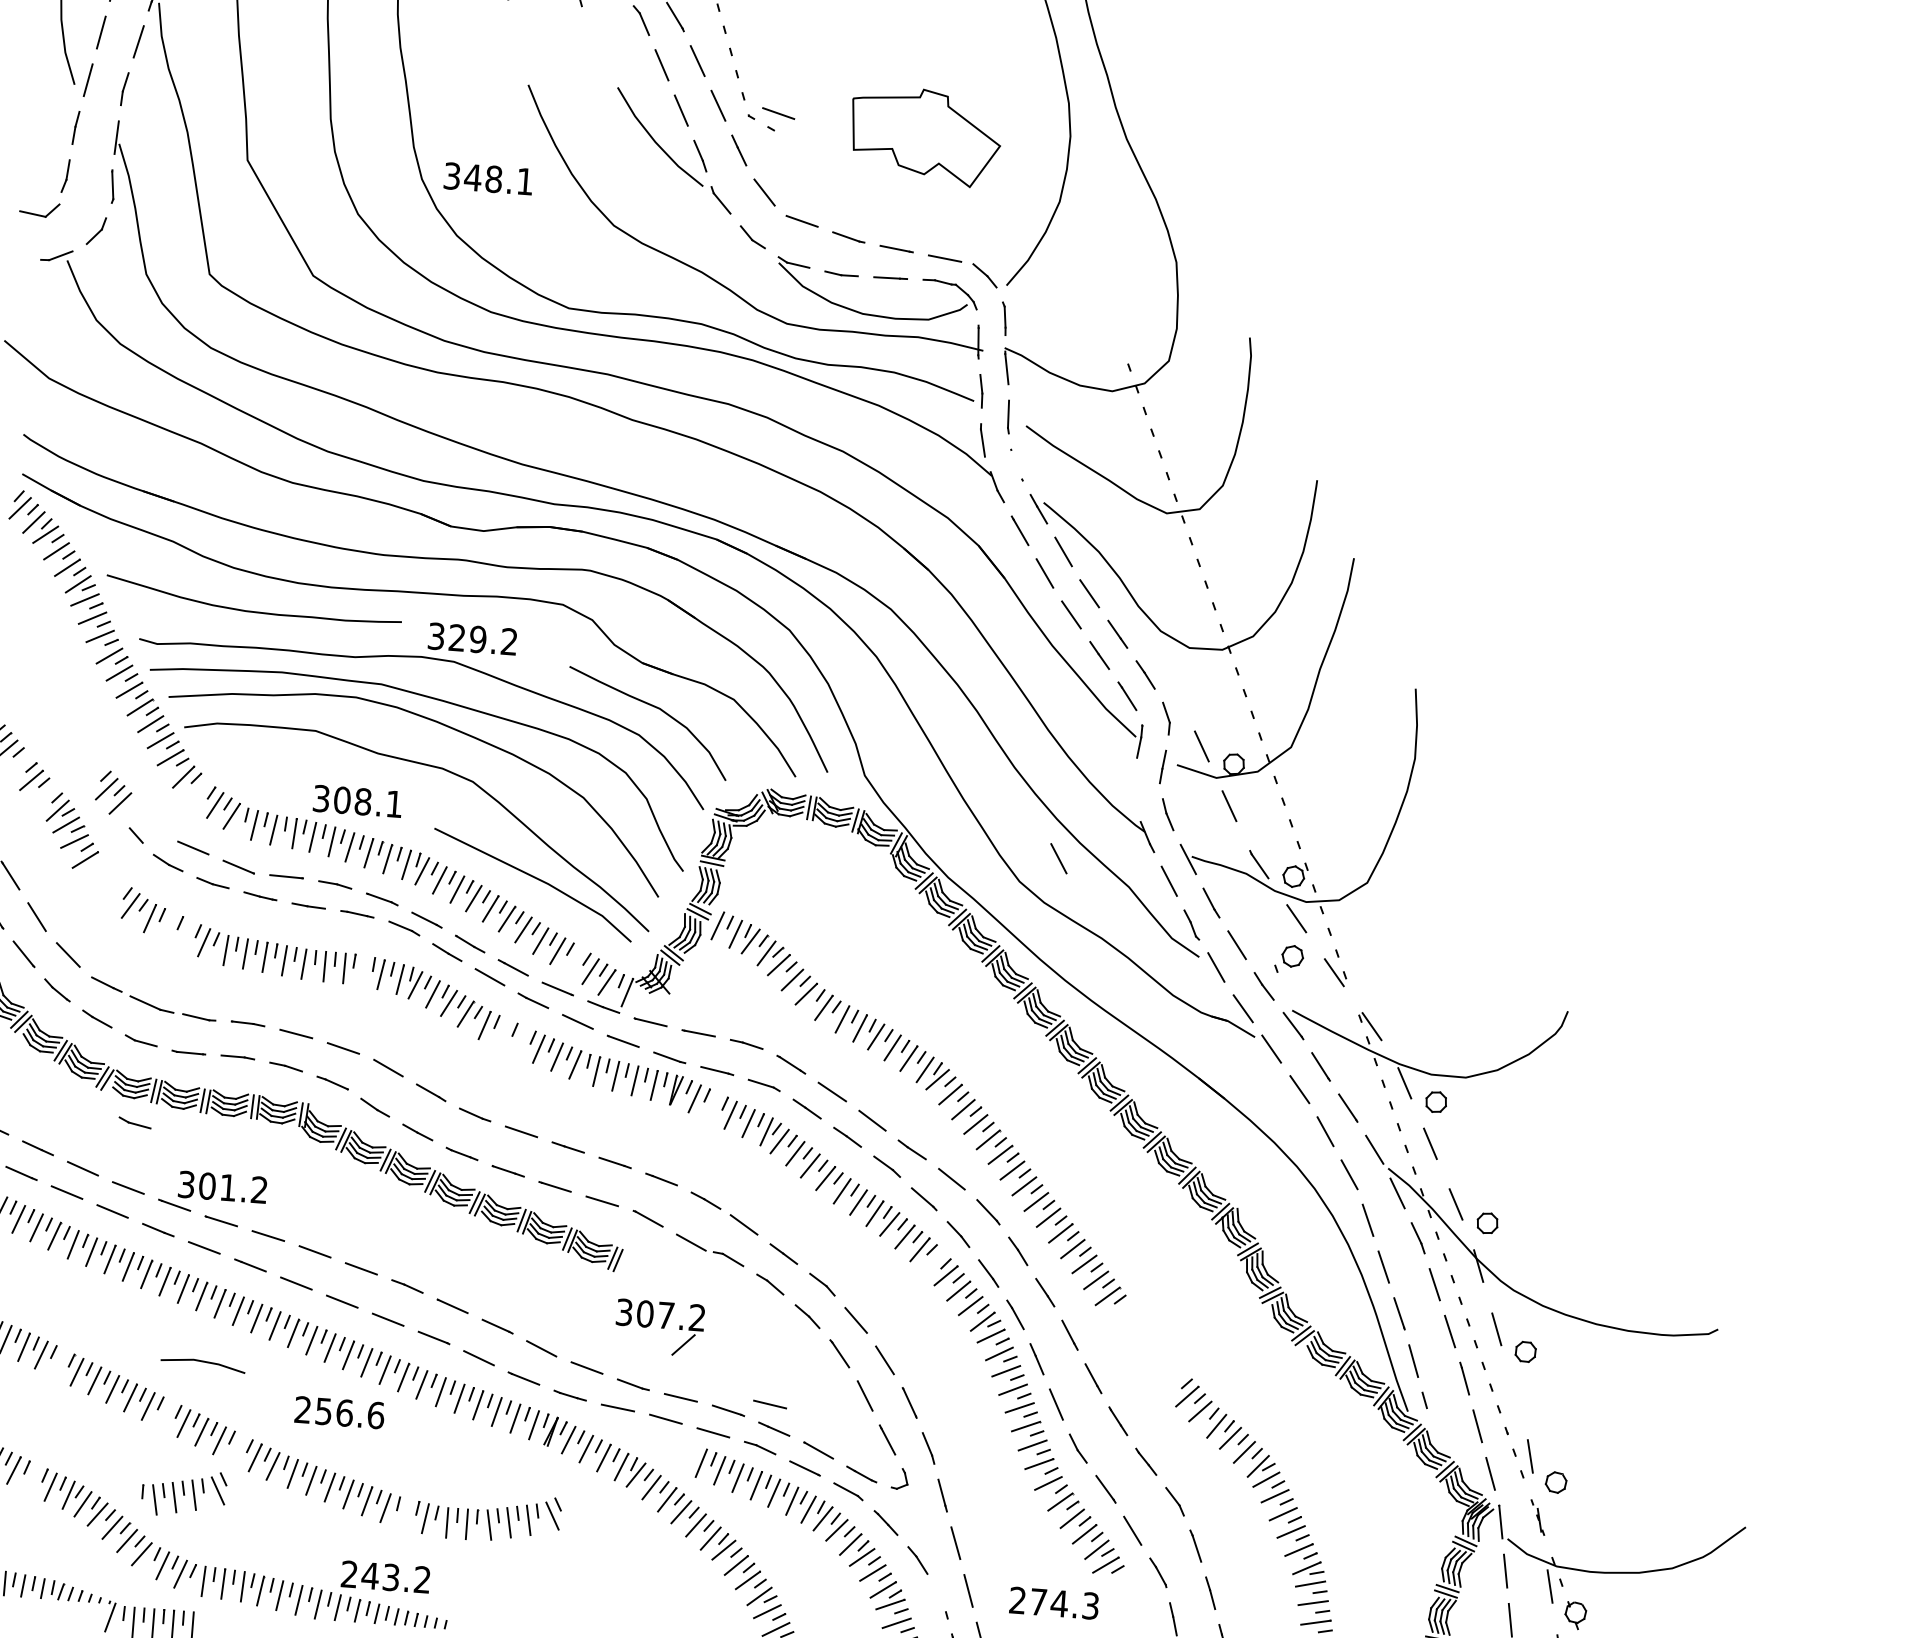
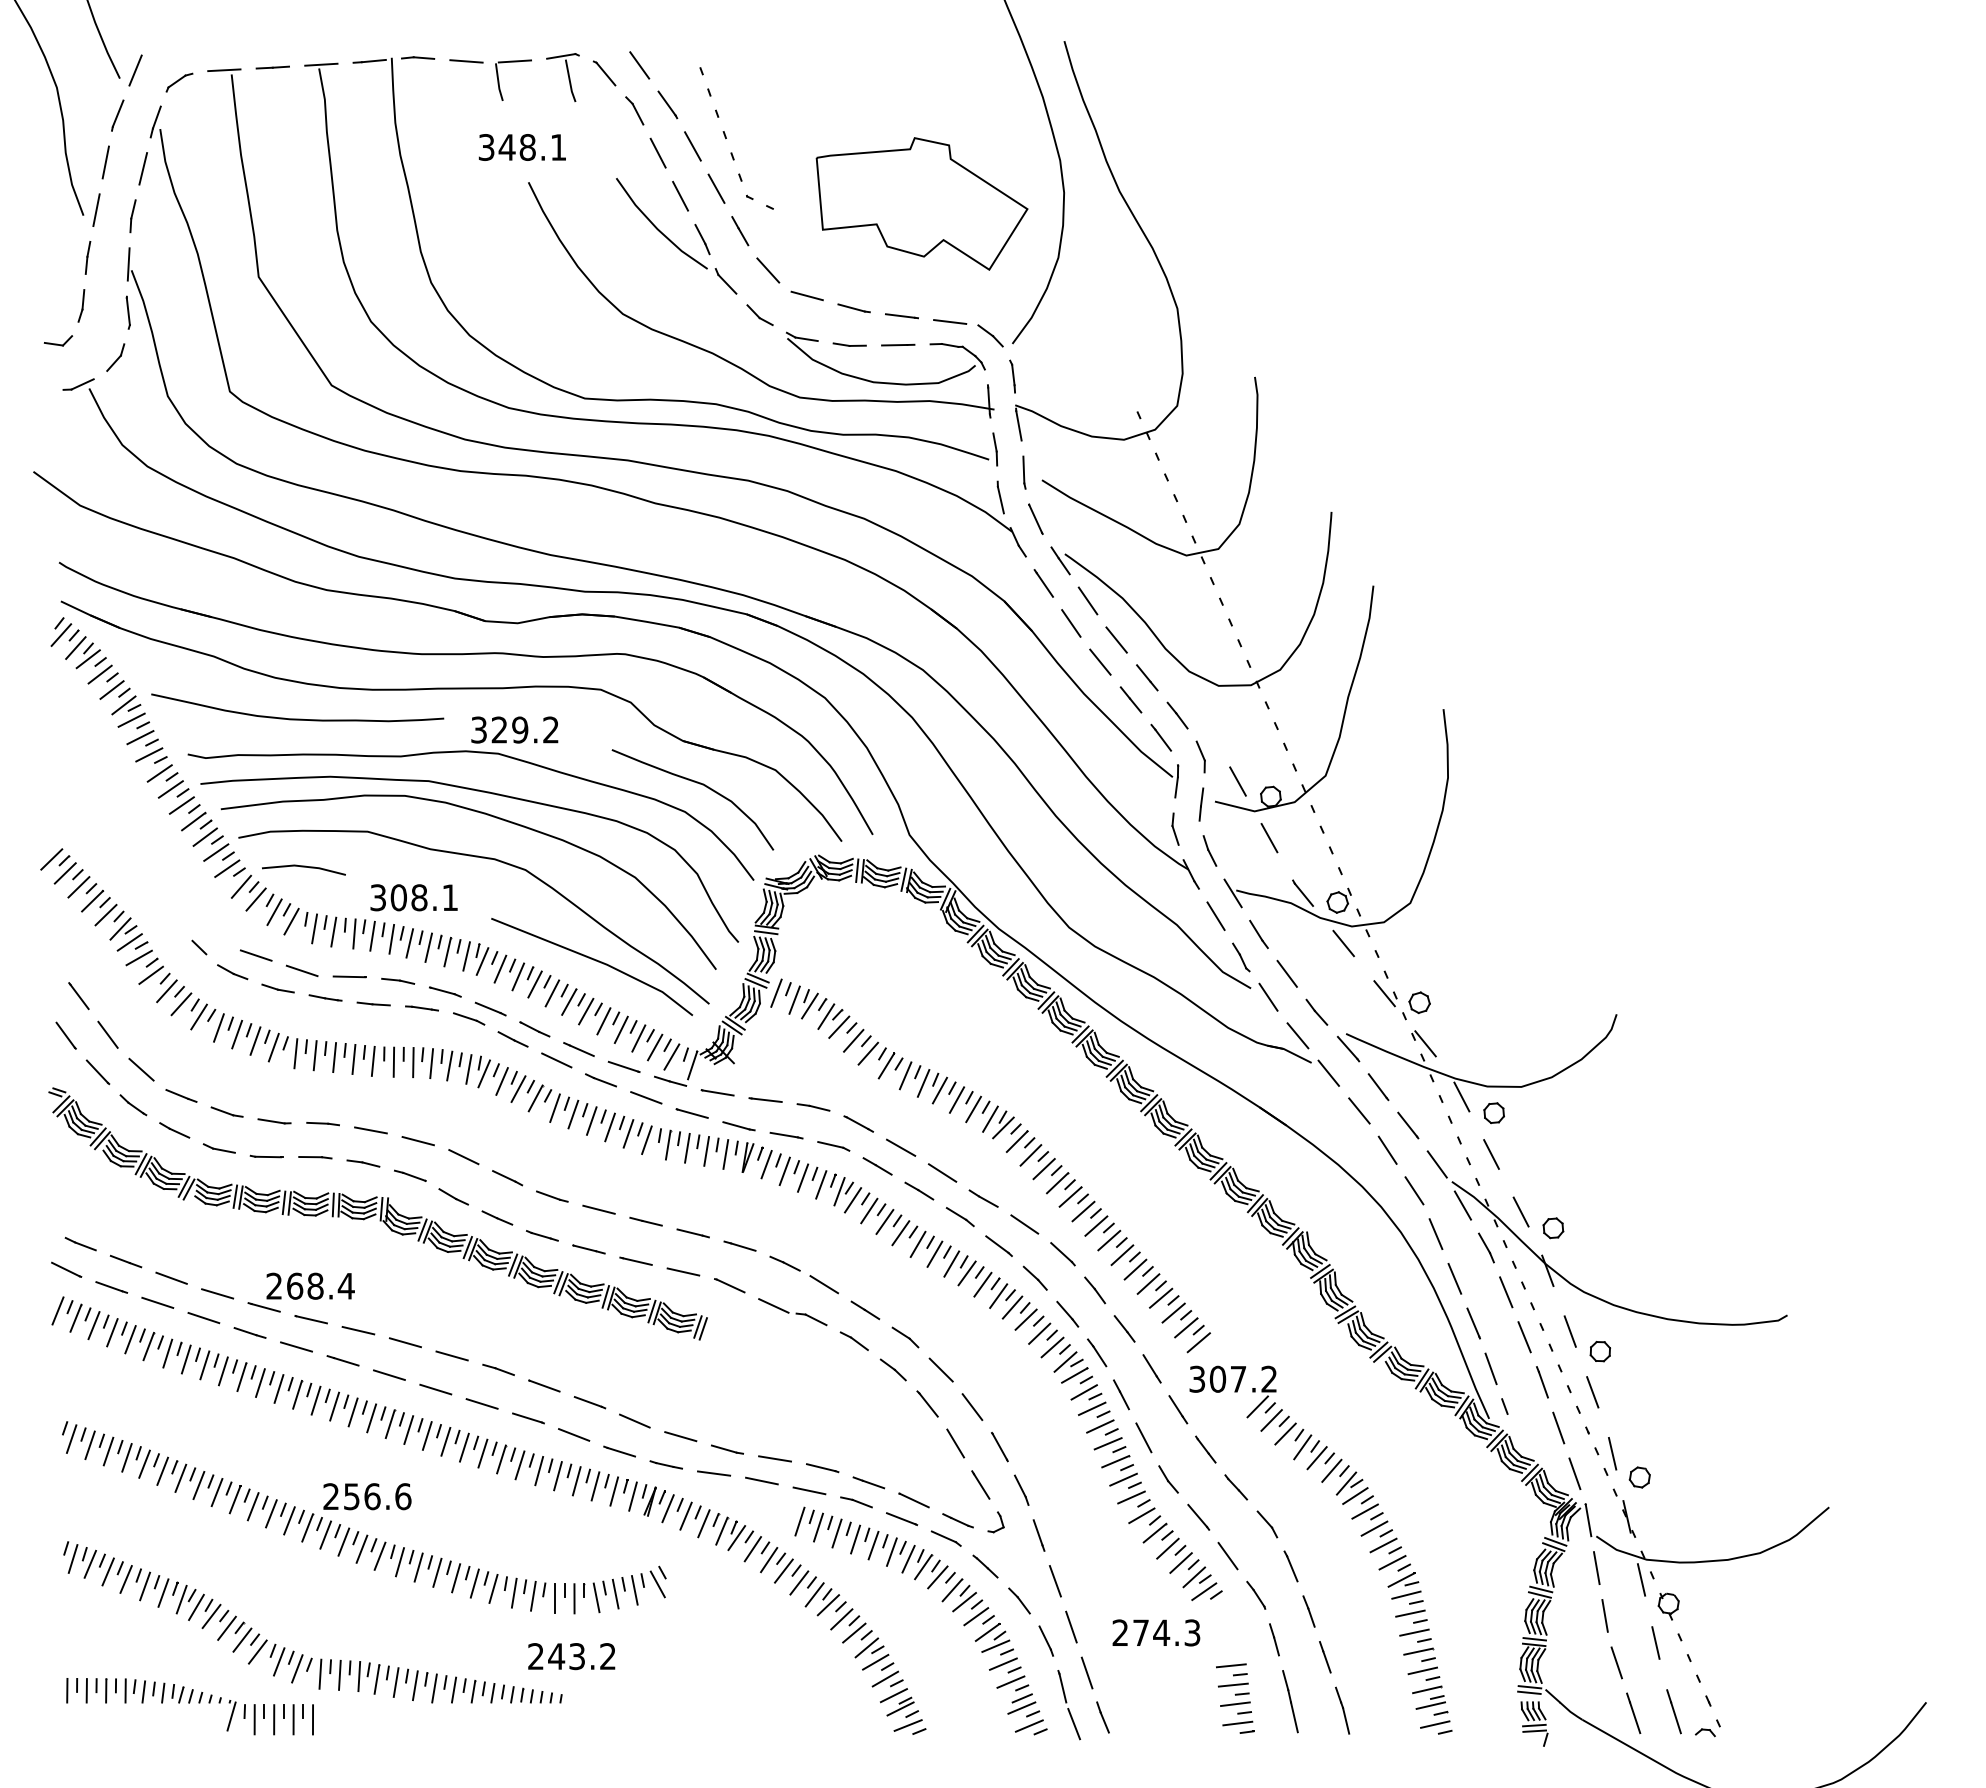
line: (777, 113) -> (775, 191), removed
part: (925, 136) -> (921, 203), size x1.43
text: (487, 178) -> (521, 147), moved
part: (39, 209) -> (58, 340), size x0.71
line: (1016, 464) -> (1035, 518), added
line: (18, 765) -> (78, 887), added
part: (1134, 789) -> (1175, 828), added
line: (196, 791) -> (255, 899), added
part: (114, 793) -> (174, 994), moved
line: (43, 794) -> (105, 914), added
line: (1058, 857) -> (1105, 901), removed
line: (168, 926) -> (237, 1034), added
line: (186, 934) -> (255, 1040), added
part: (1289, 958) -> (1416, 1005), moved
line: (574, 961) -> (638, 1038), added
line: (362, 970) -> (431, 1063), added
part: (151, 1003) -> (226, 1111), size x0.71
line: (502, 1033) -> (573, 1114), added
line: (520, 1040) -> (591, 1120), added
line: (712, 1107) -> (784, 1171), added
part: (134, 1122) -> (218, 1229), removed
text: (223, 1186) -> (310, 1285), 301.2 -> 268.4
line: (933, 1262) -> (1012, 1307), added
line: (1119, 1312) -> (1198, 1342), added
part: (659, 1327) -> (1232, 1391), moved
line: (59, 1362) -> (162, 1470), added
line: (202, 1362) -> (303, 867), moved
line: (1514, 1392) -> (1592, 1392), added
line: (769, 1404) -> (862, 1458), removed
text: (339, 1412) -> (367, 1496), moved
line: (166, 1414) -> (271, 1513), added
line: (237, 1448) -> (343, 1541), added
line: (32, 1479) -> (145, 1586), added
part: (183, 1493) -> (294, 1589), removed
line: (405, 1513) -> (513, 1592), added
part: (1537, 1516) -> (1624, 1512), size x1.43
text: (385, 1577) -> (571, 1656), moved
line: (940, 1599) -> (1044, 1637), added

